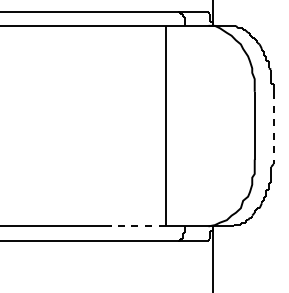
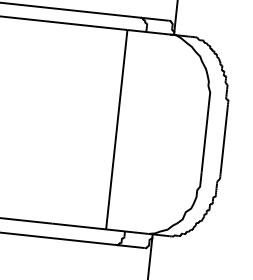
line: (273, 125) -> (223, 140), dashed -> solid
line: (138, 226) -> (78, 226), dashed -> solid

